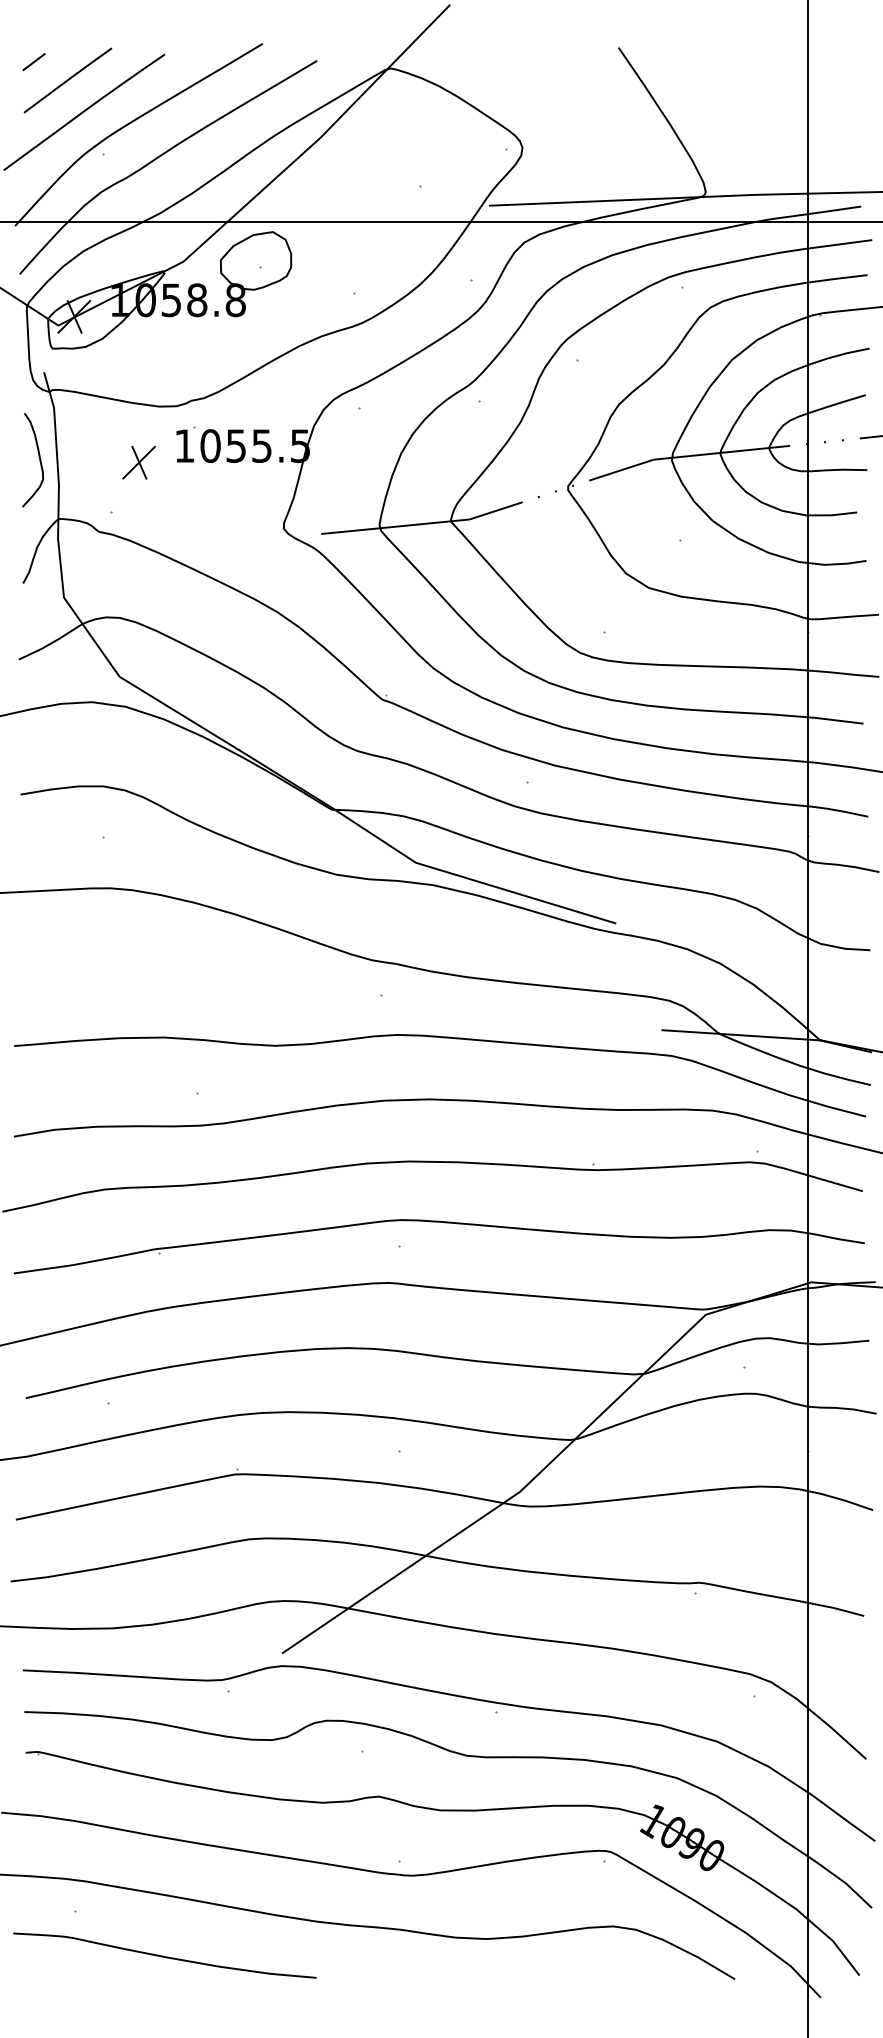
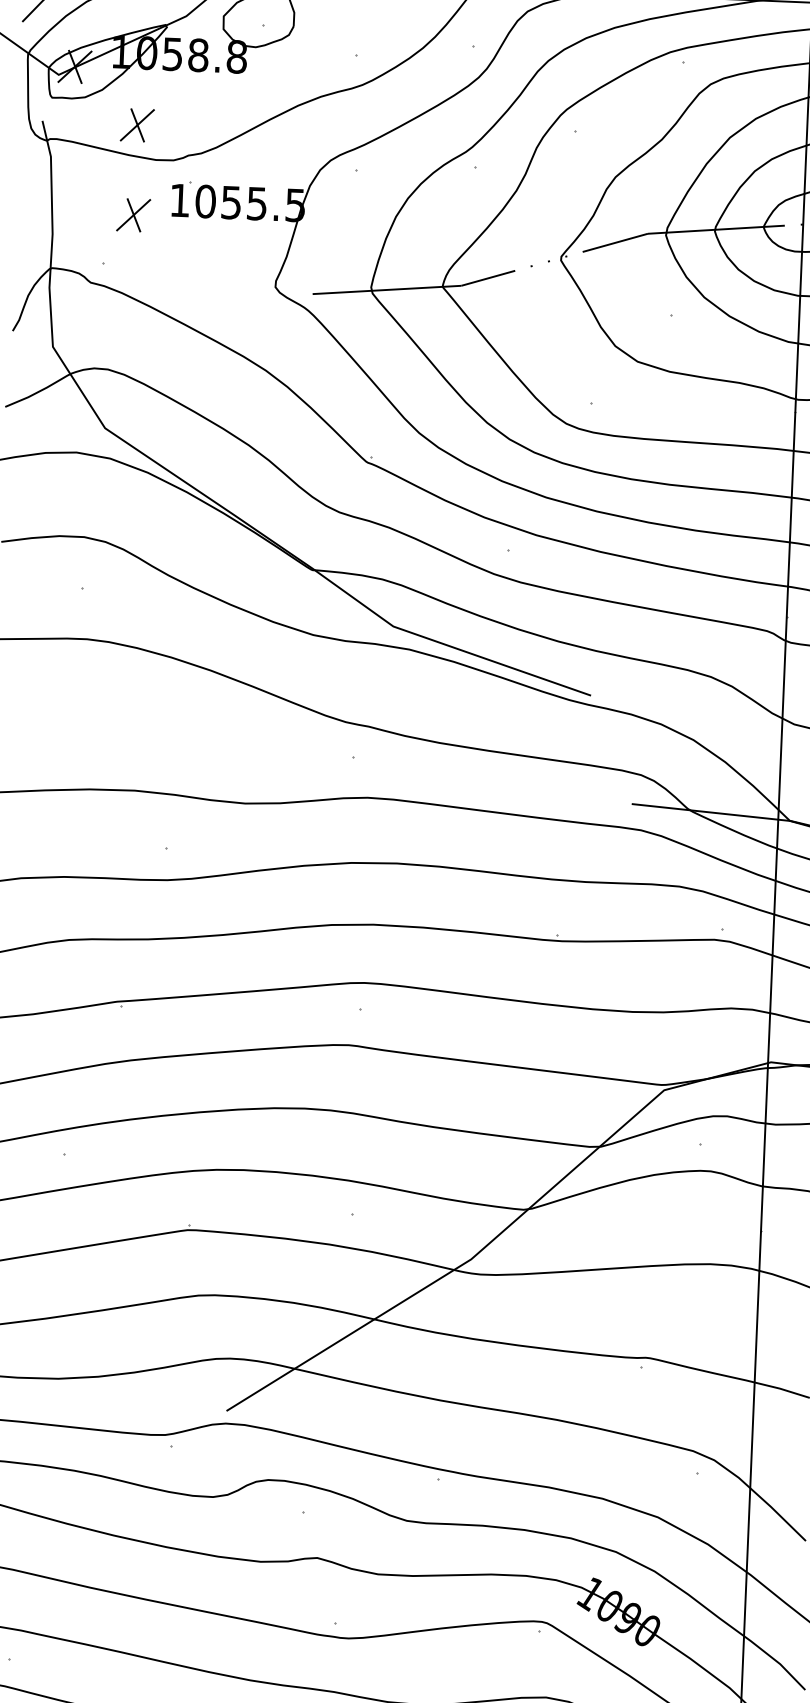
part: (138, 372) -> (136, 125), added
curve: (39, 460) -> (34, 208), removed

